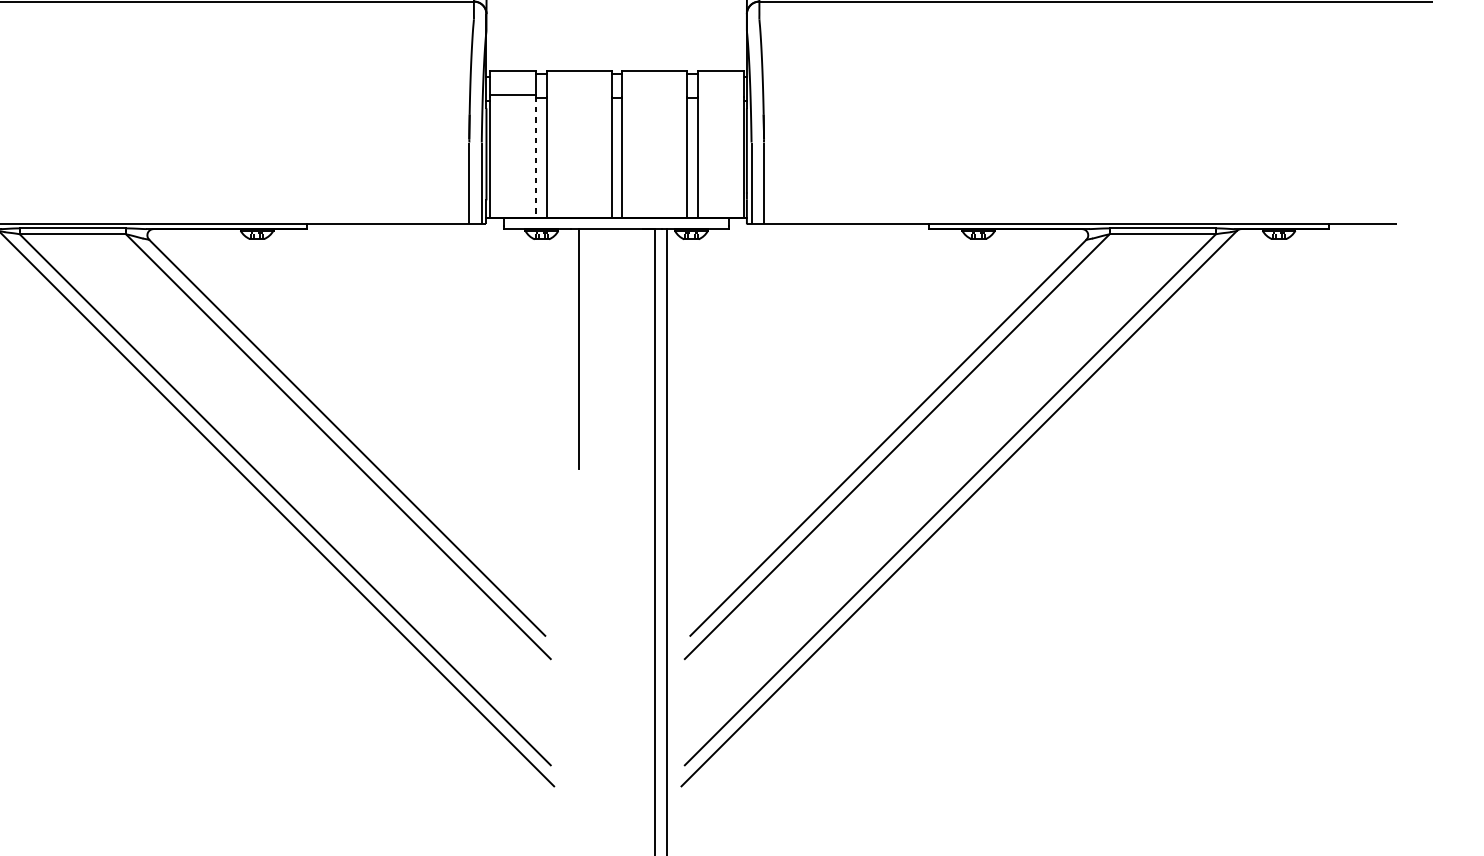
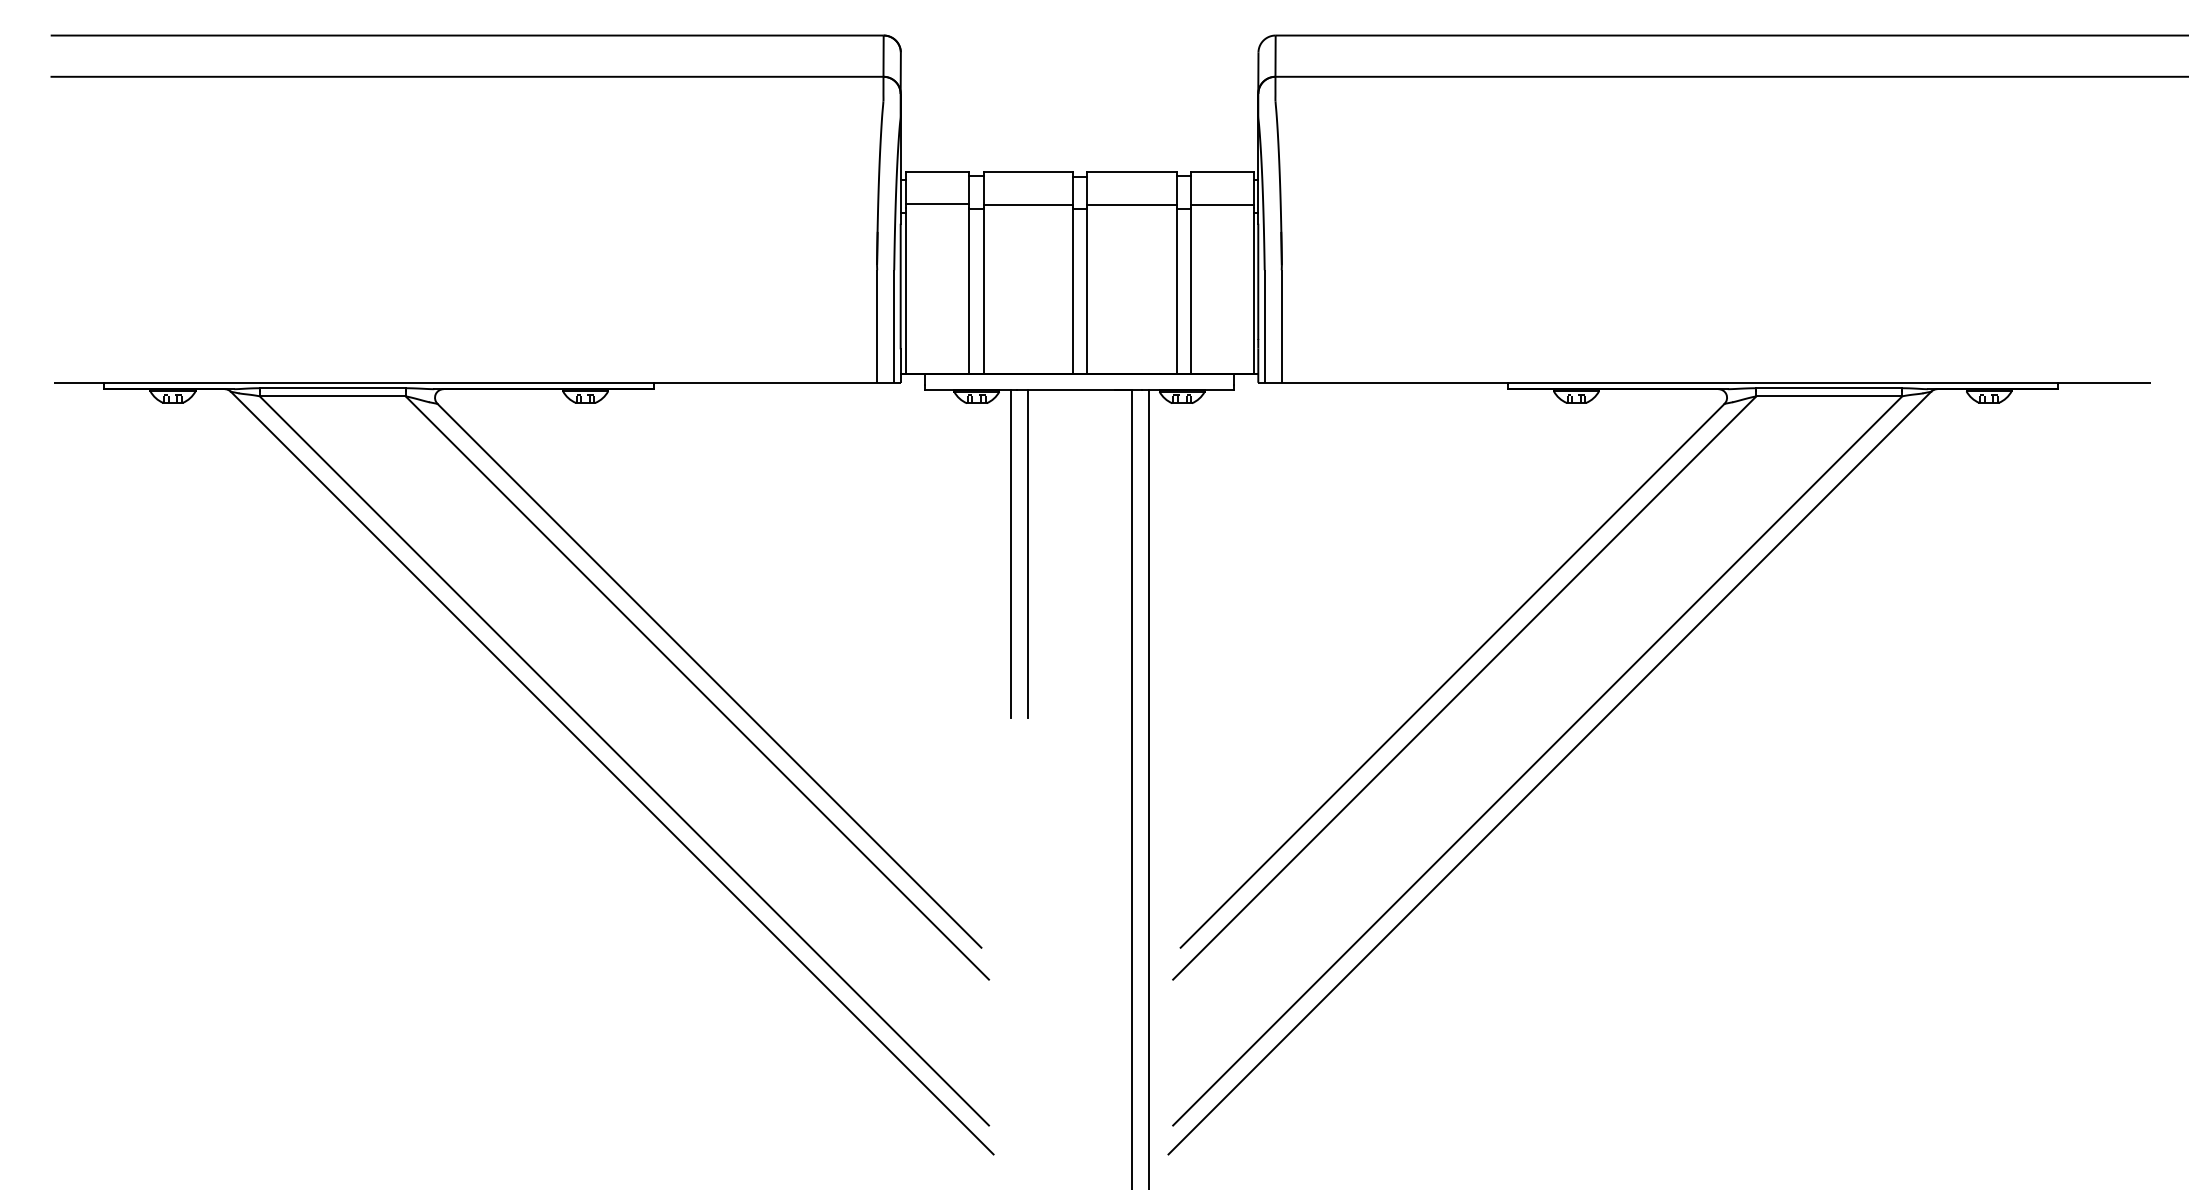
line: (579, 94) -> (1028, 204), added
line: (654, 94) -> (1131, 204), added
line: (720, 94) -> (1222, 204), added
line: (536, 157) -> (969, 291), dashed -> solid
line: (567, 348) -> (1011, 553), added

